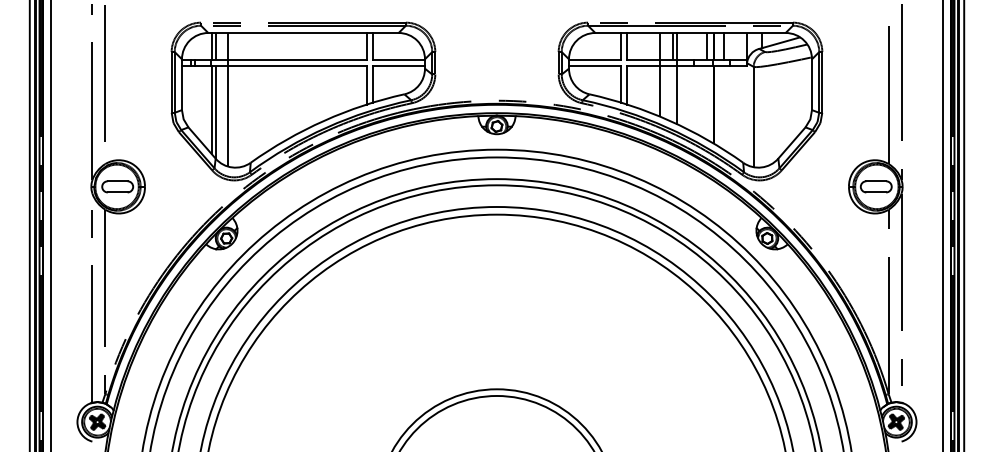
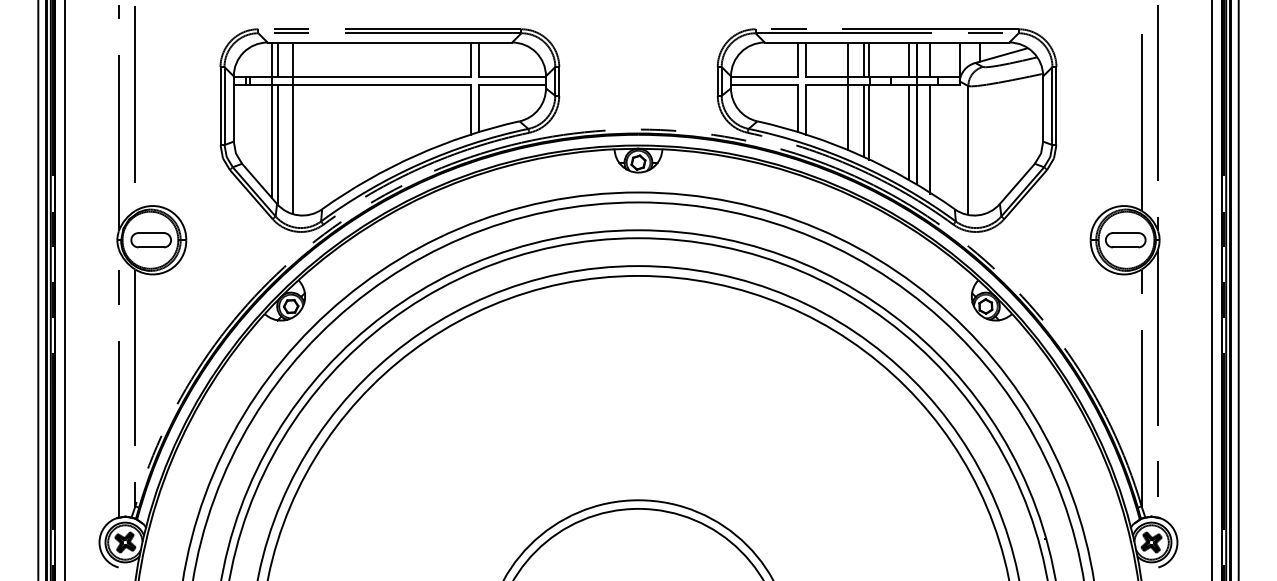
line: (672, 94) -> (864, 121), added
line: (707, 103) -> (908, 132), added
line: (724, 108) -> (930, 139), added

